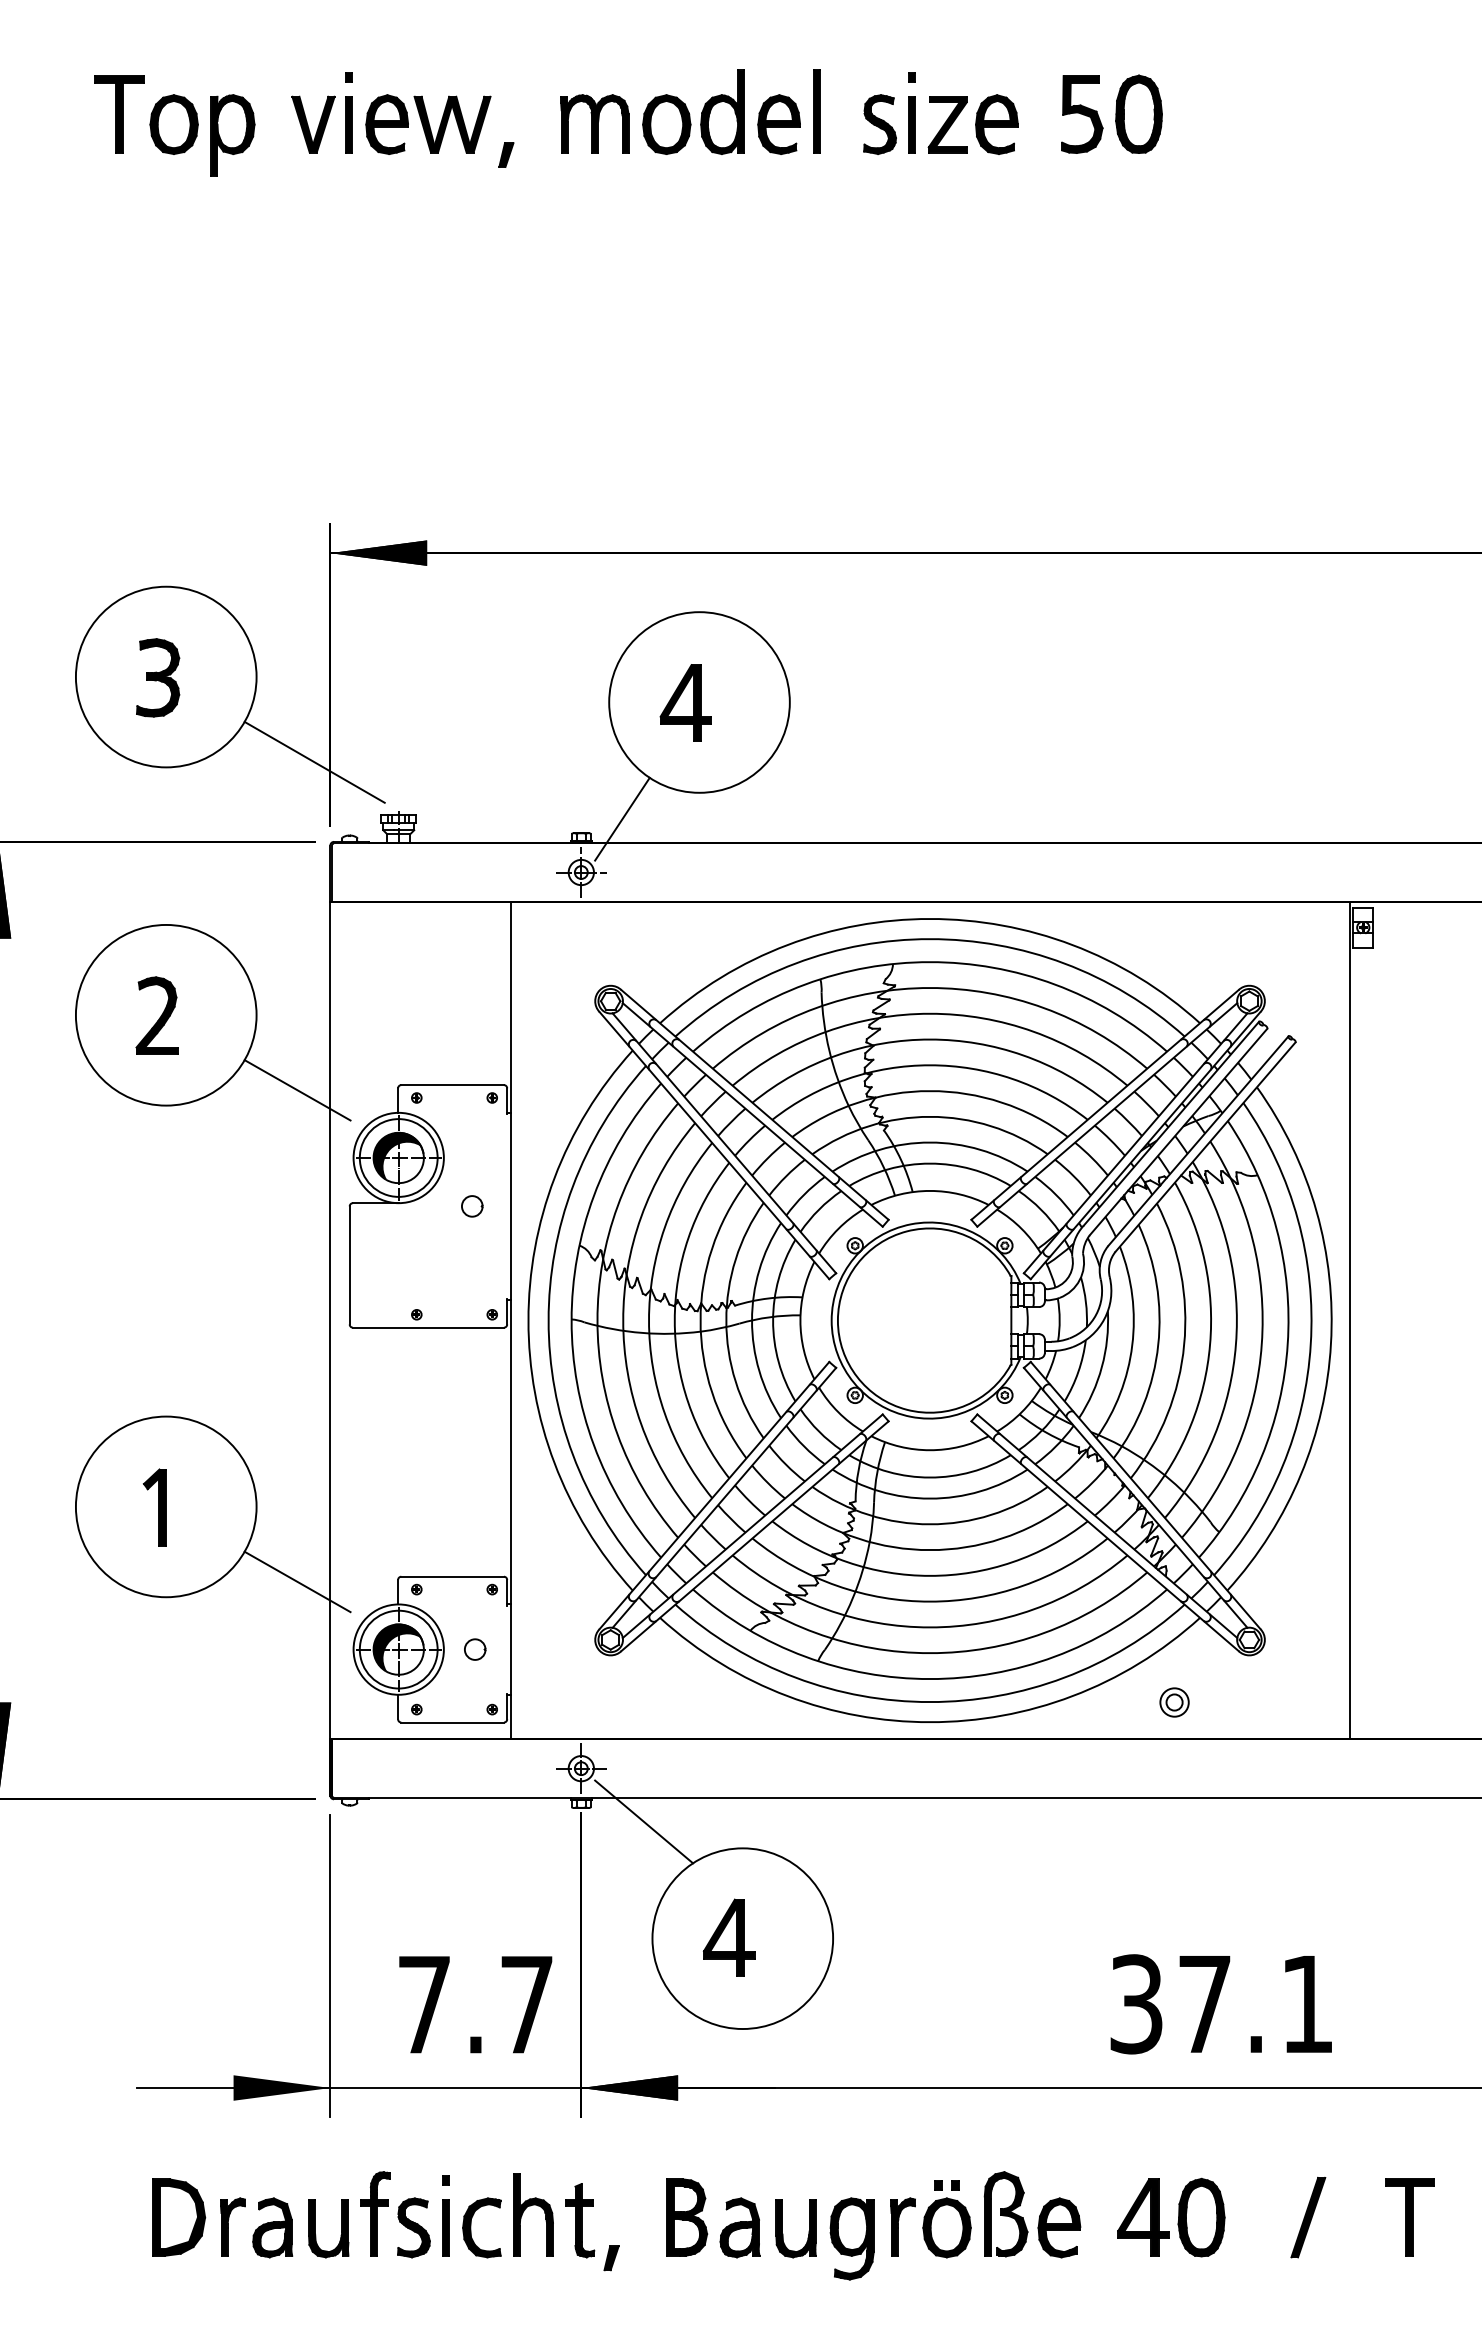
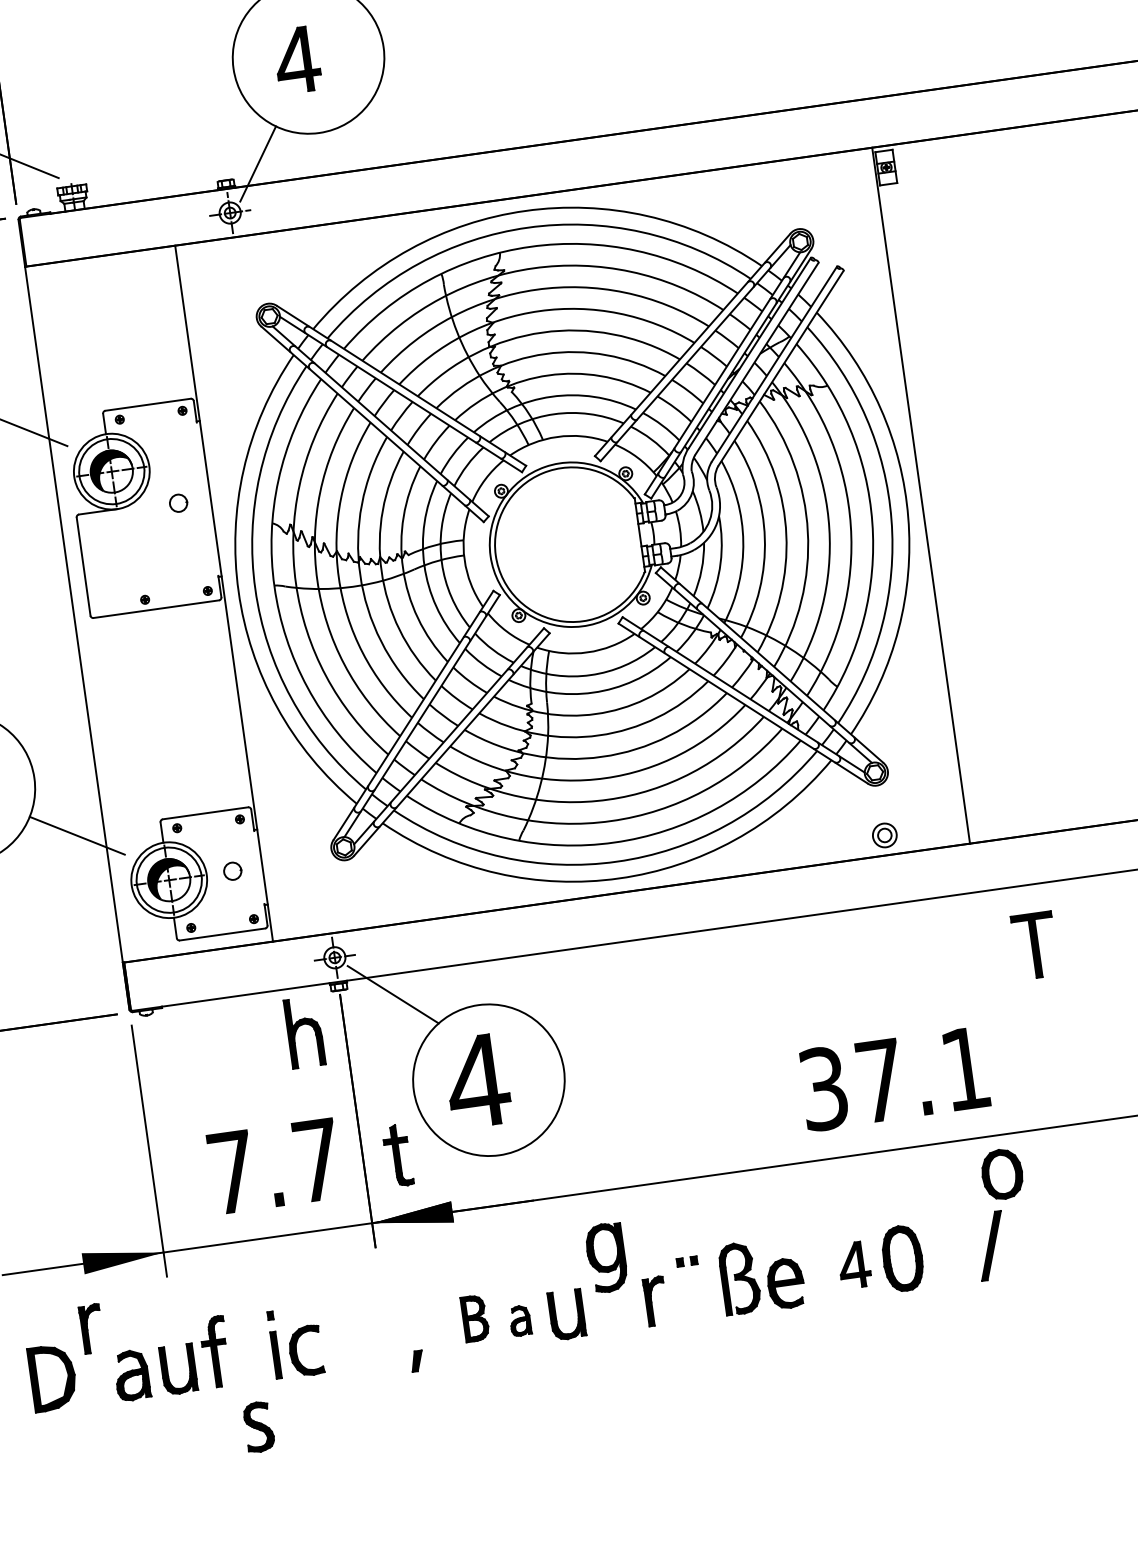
part: (1174, 1702) -> (884, 835), moved
part: (728, 1937) -> (476, 1080), size x1.4
part: (530, 2206) -> (301, 1025), moved
part: (687, 2217) -> (475, 1318), size x0.7
part: (1143, 2217) -> (854, 1265), size x0.7
part: (1409, 2217) -> (1035, 945), moved
part: (580, 2220) -> (398, 1155), moved
part: (232, 2226) -> (91, 1328), moved
part: (413, 2227) -> (258, 1426), moved
part: (739, 2227) -> (519, 1320), size x0.6
part: (946, 2227) -> (1001, 1174), moved
part: (851, 2238) -> (605, 1257), moved

